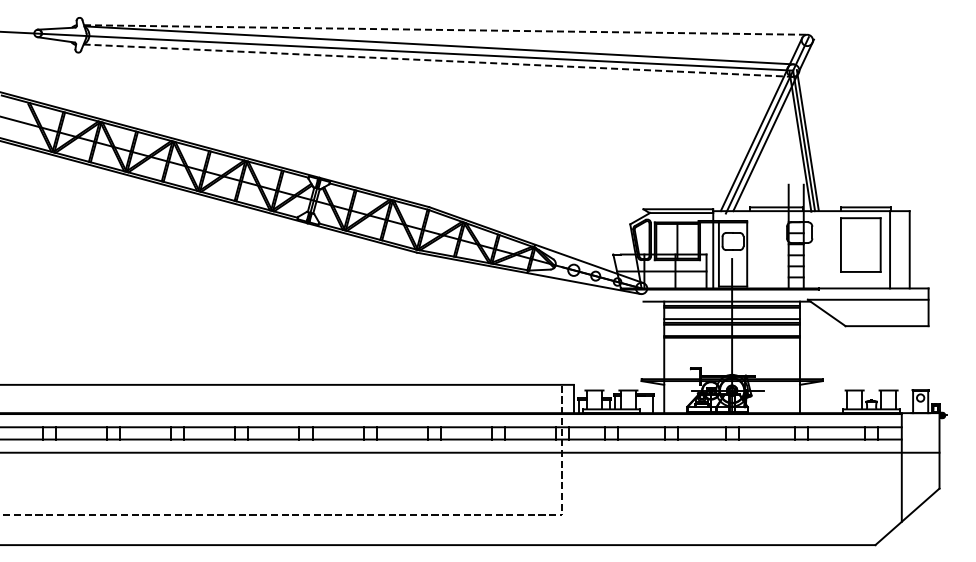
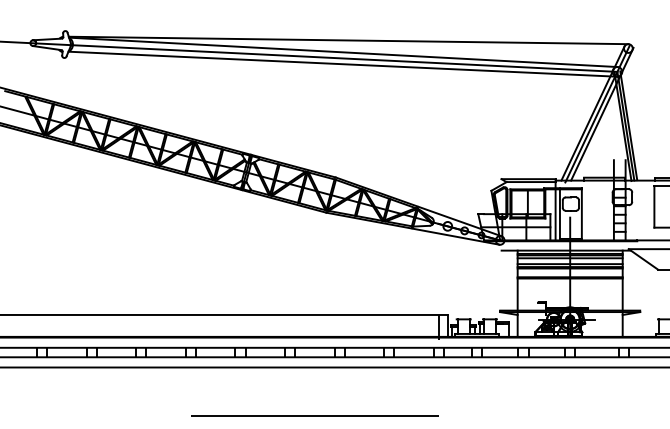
line: (445, 29) -> (348, 40), dashed -> solid
line: (438, 60) -> (343, 64), dashed -> solid
line: (731, 311) -> (569, 258), added

